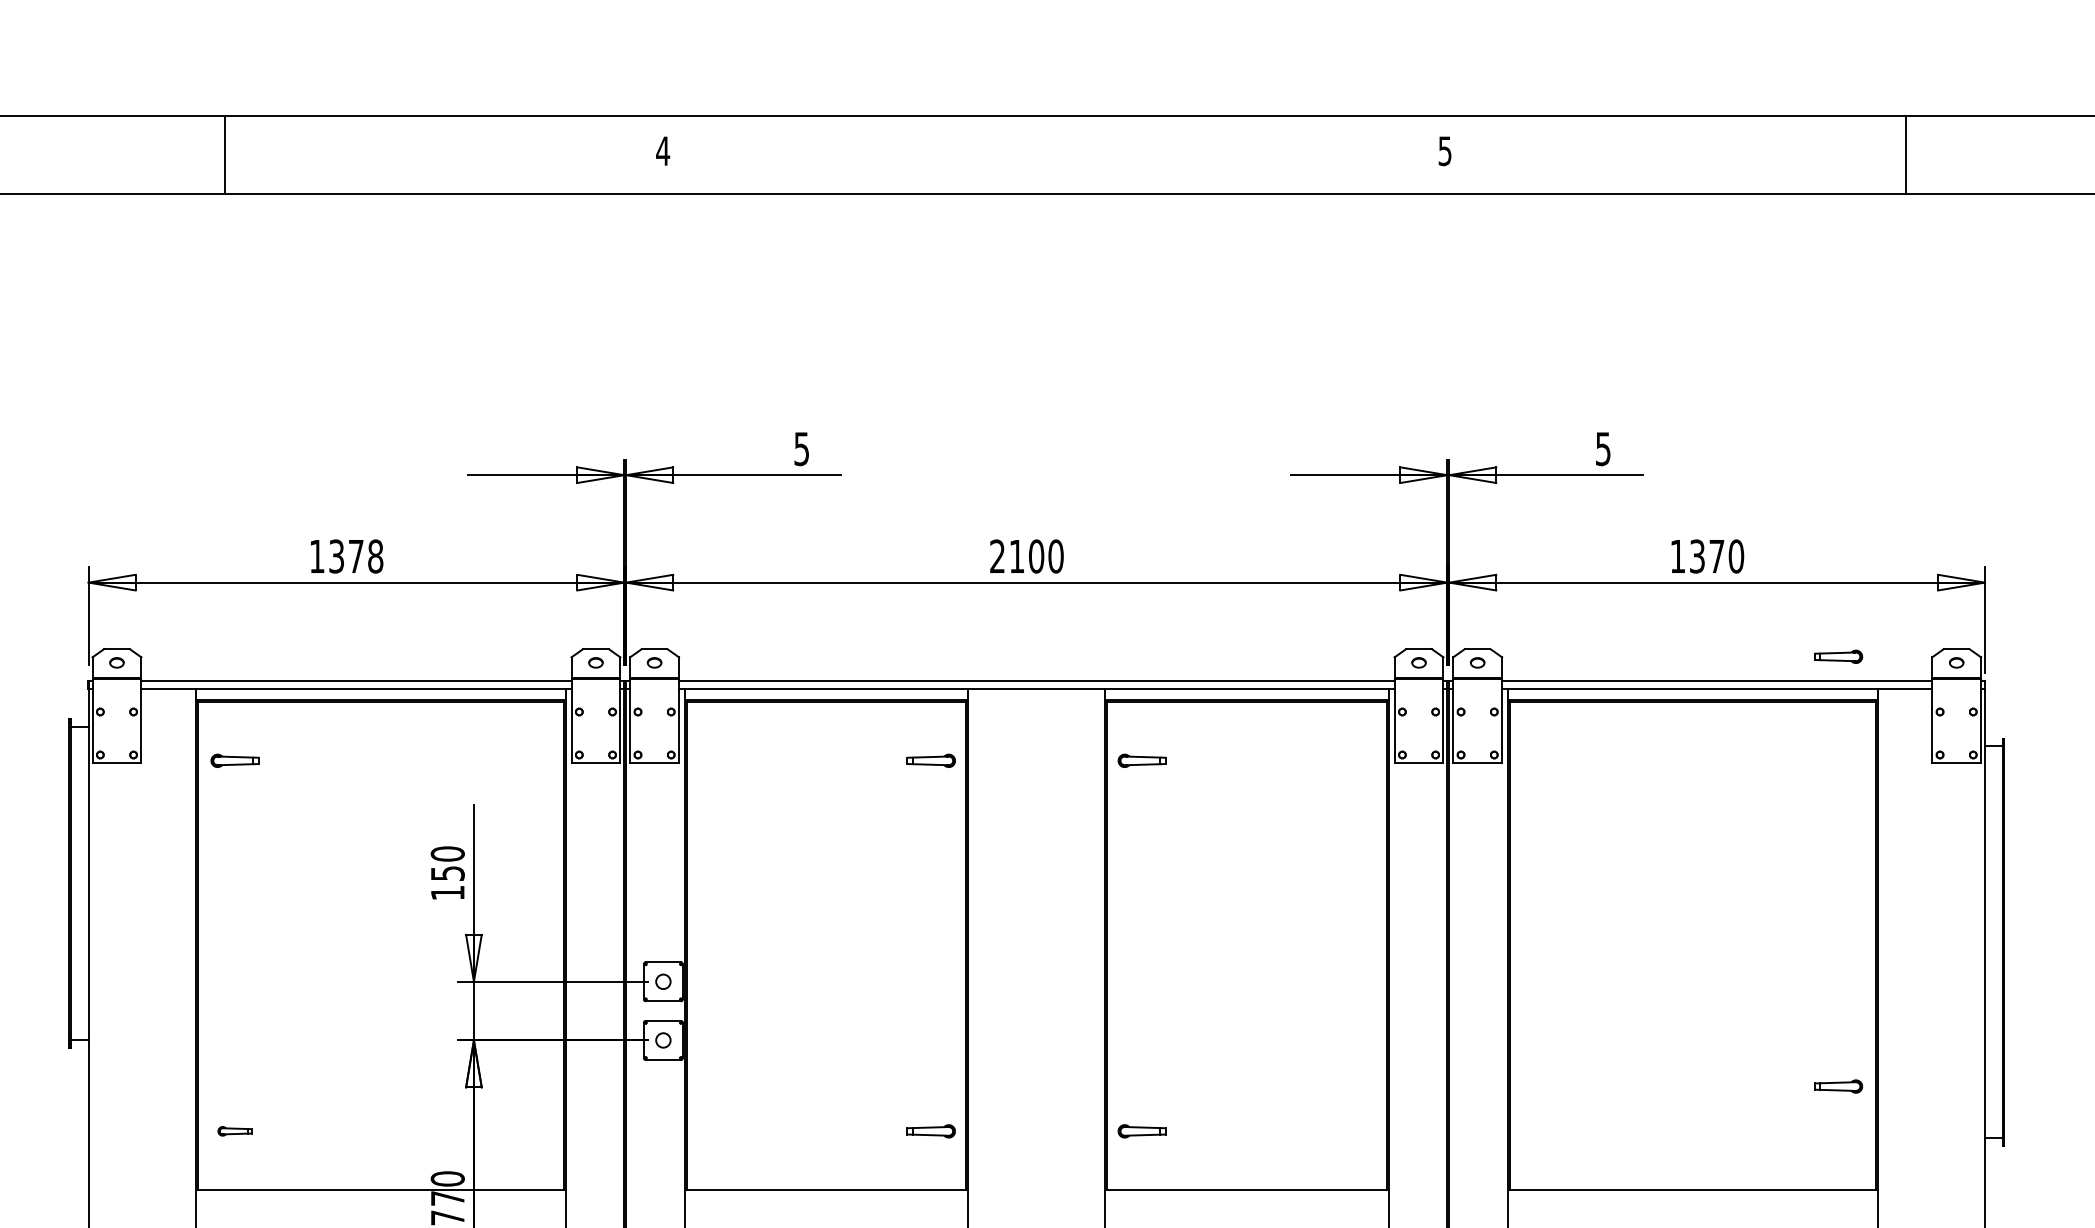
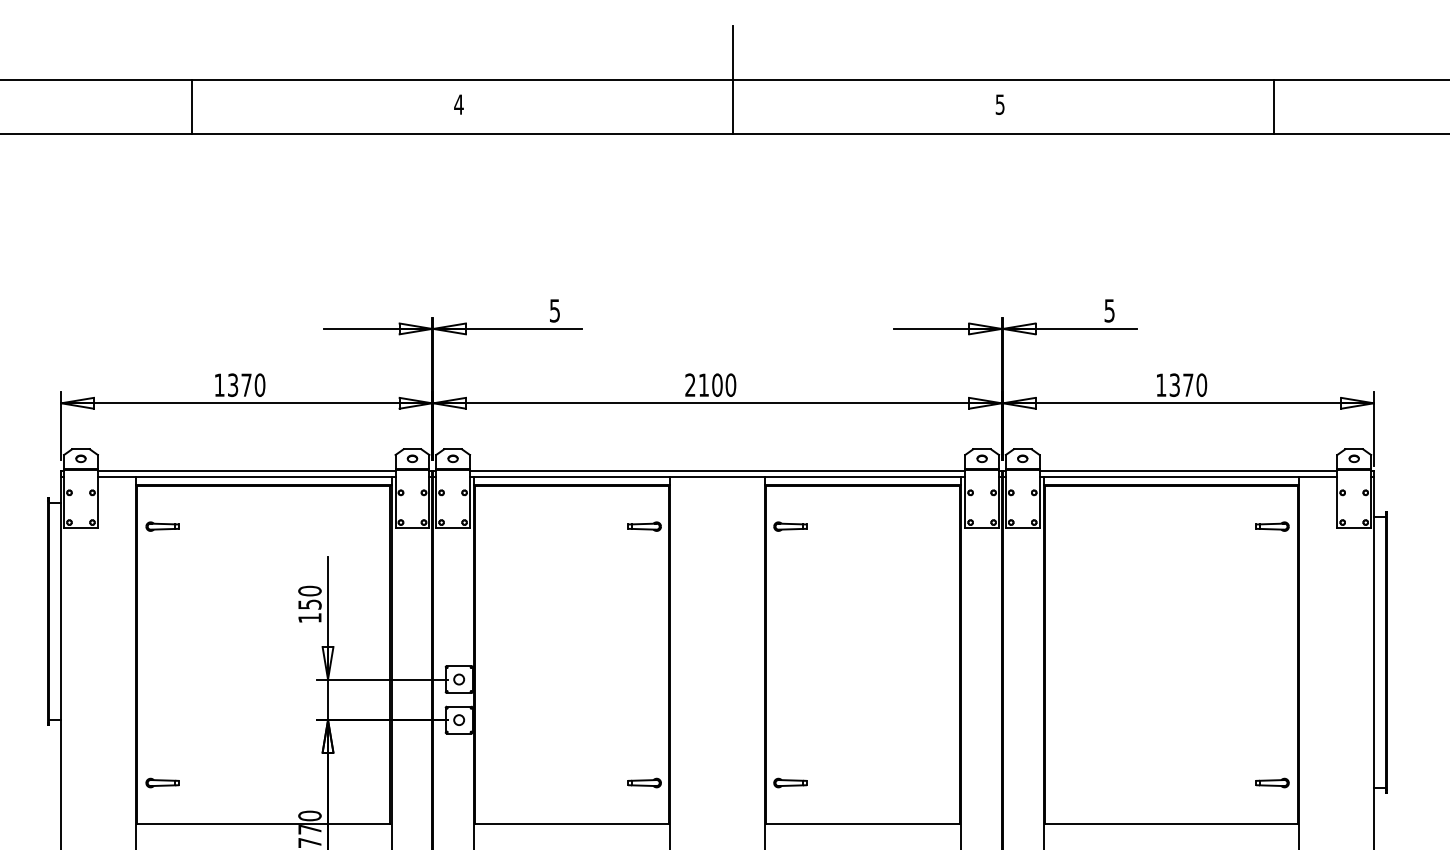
line: (1058, 114) -> (732, 79), added
line: (224, 155) -> (191, 107), moved
line: (1905, 155) -> (1273, 107), moved
text: (374, 555) -> (259, 384), 1378 -> 1370
part: (1838, 656) -> (1272, 526), moved
part: (1838, 1085) -> (1272, 782), moved
part: (234, 1130) -> (162, 782), size x1.43

